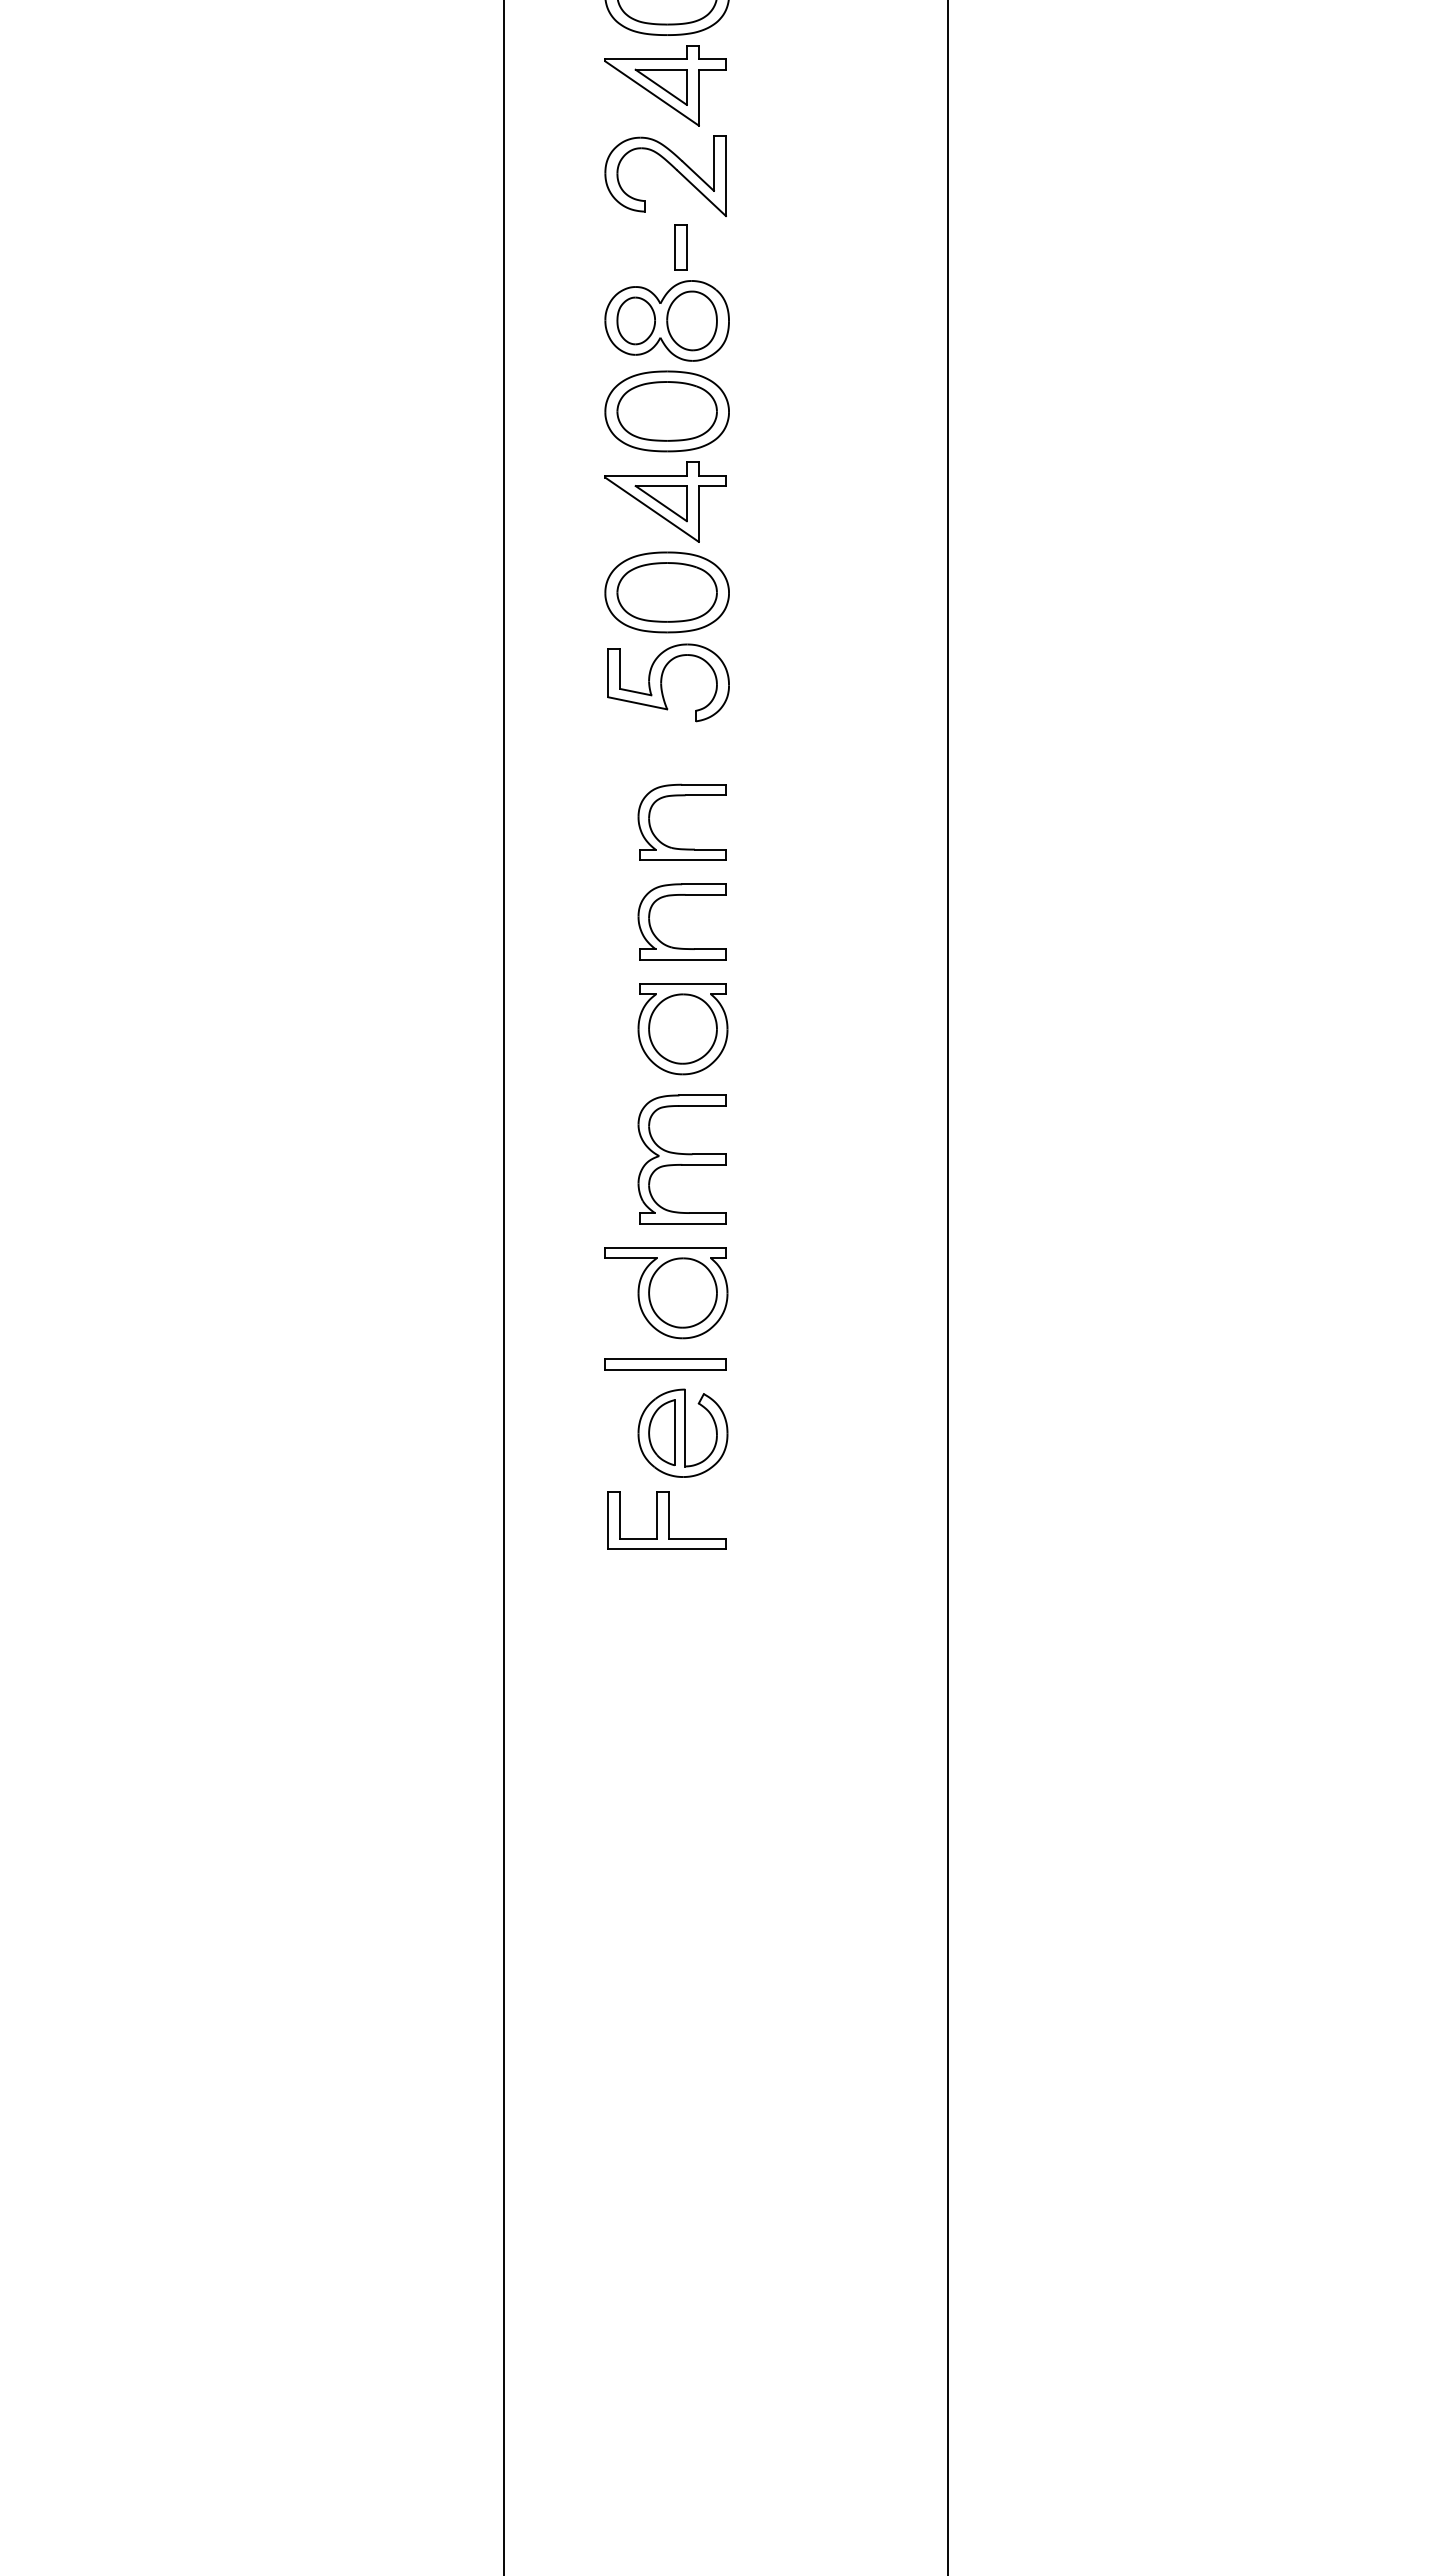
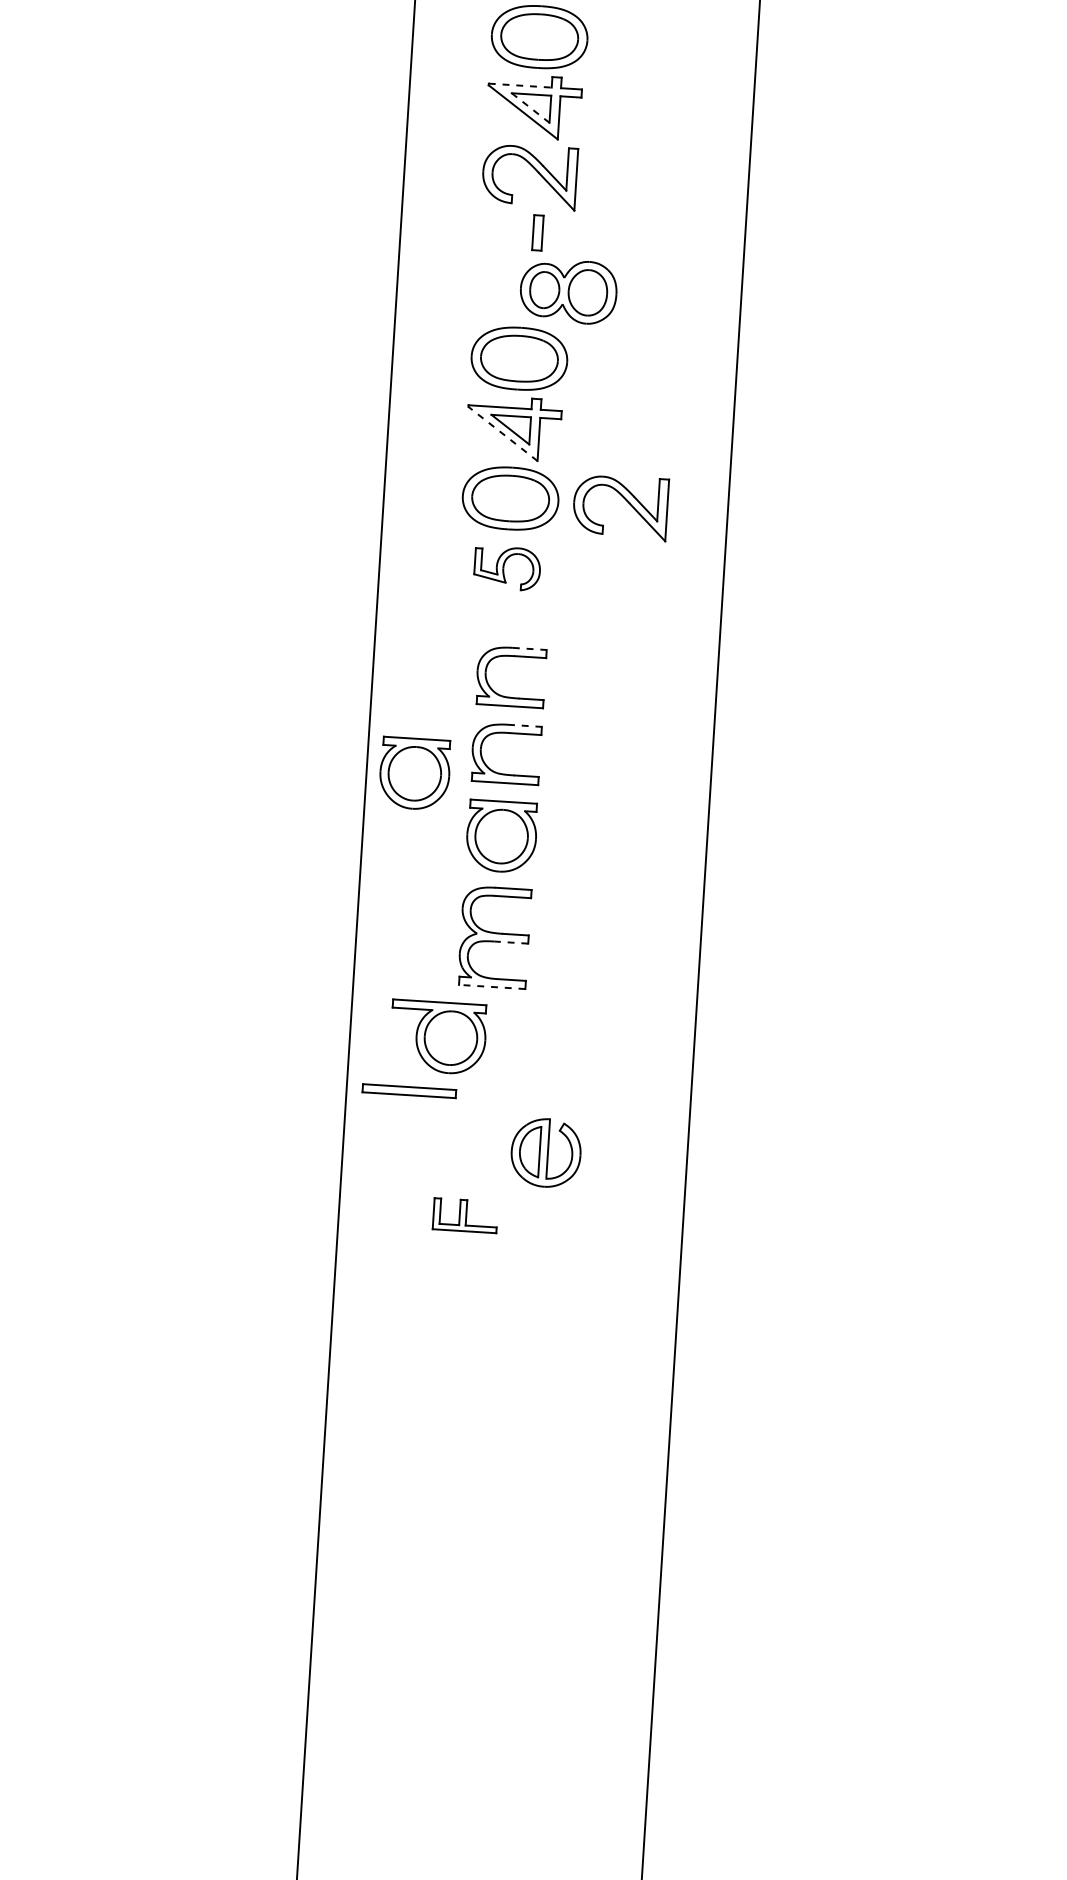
line: (646, 59) -> (520, 85), solid -> dashed
line: (661, 87) -> (530, 108), solid -> dashed
part: (666, 320) -> (568, 291), moved
line: (652, 509) -> (503, 433), solid -> dashed
part: (816, 586) -> (626, 501), added
part: (668, 682) -> (507, 568), size x0.7
line: (704, 784) -> (530, 648), solid -> dashed
line: (704, 884) -> (525, 726), solid -> dashed
part: (565, 955) -> (414, 774), added
line: (704, 1164) -> (511, 942), solid -> dashed
line: (683, 1223) -> (492, 986), solid -> dashed
part: (666, 1293) -> (438, 1037), moved
part: (665, 1364) -> (409, 1091), moved
part: (682, 1432) -> (545, 1152), moved
part: (666, 1520) -> (465, 1215), size x0.7

